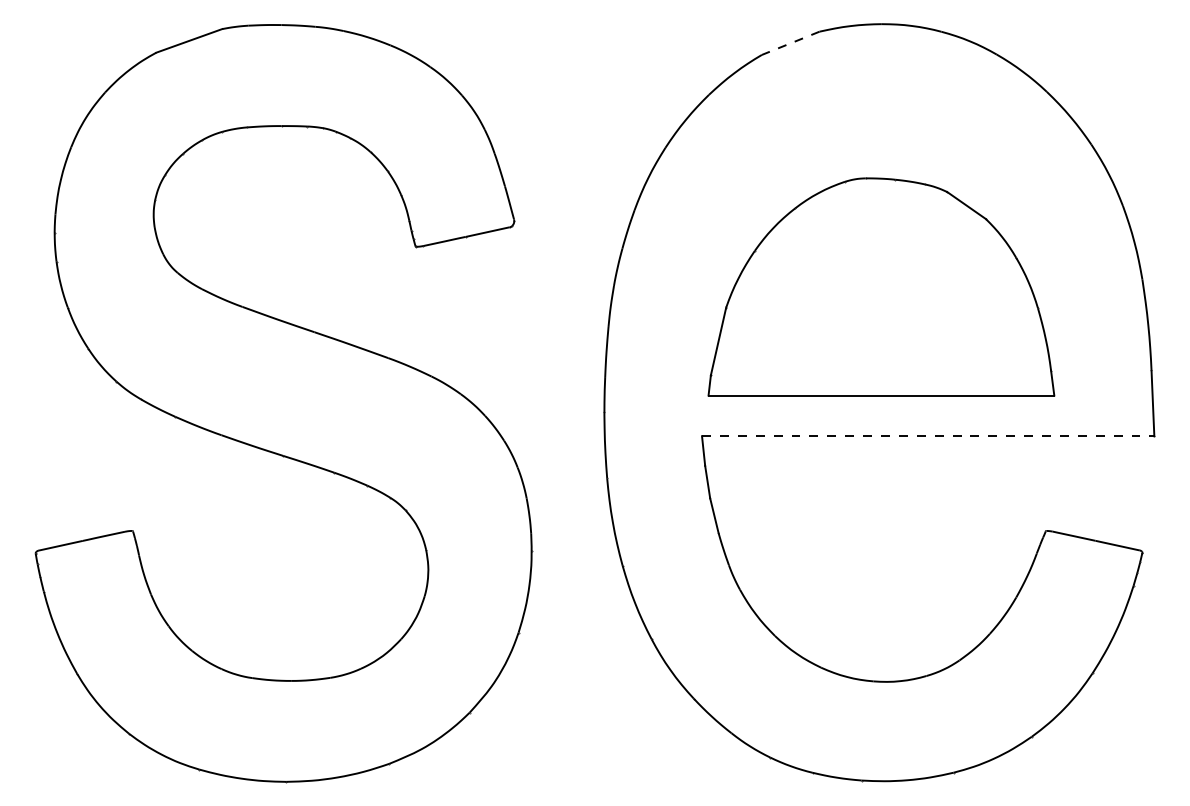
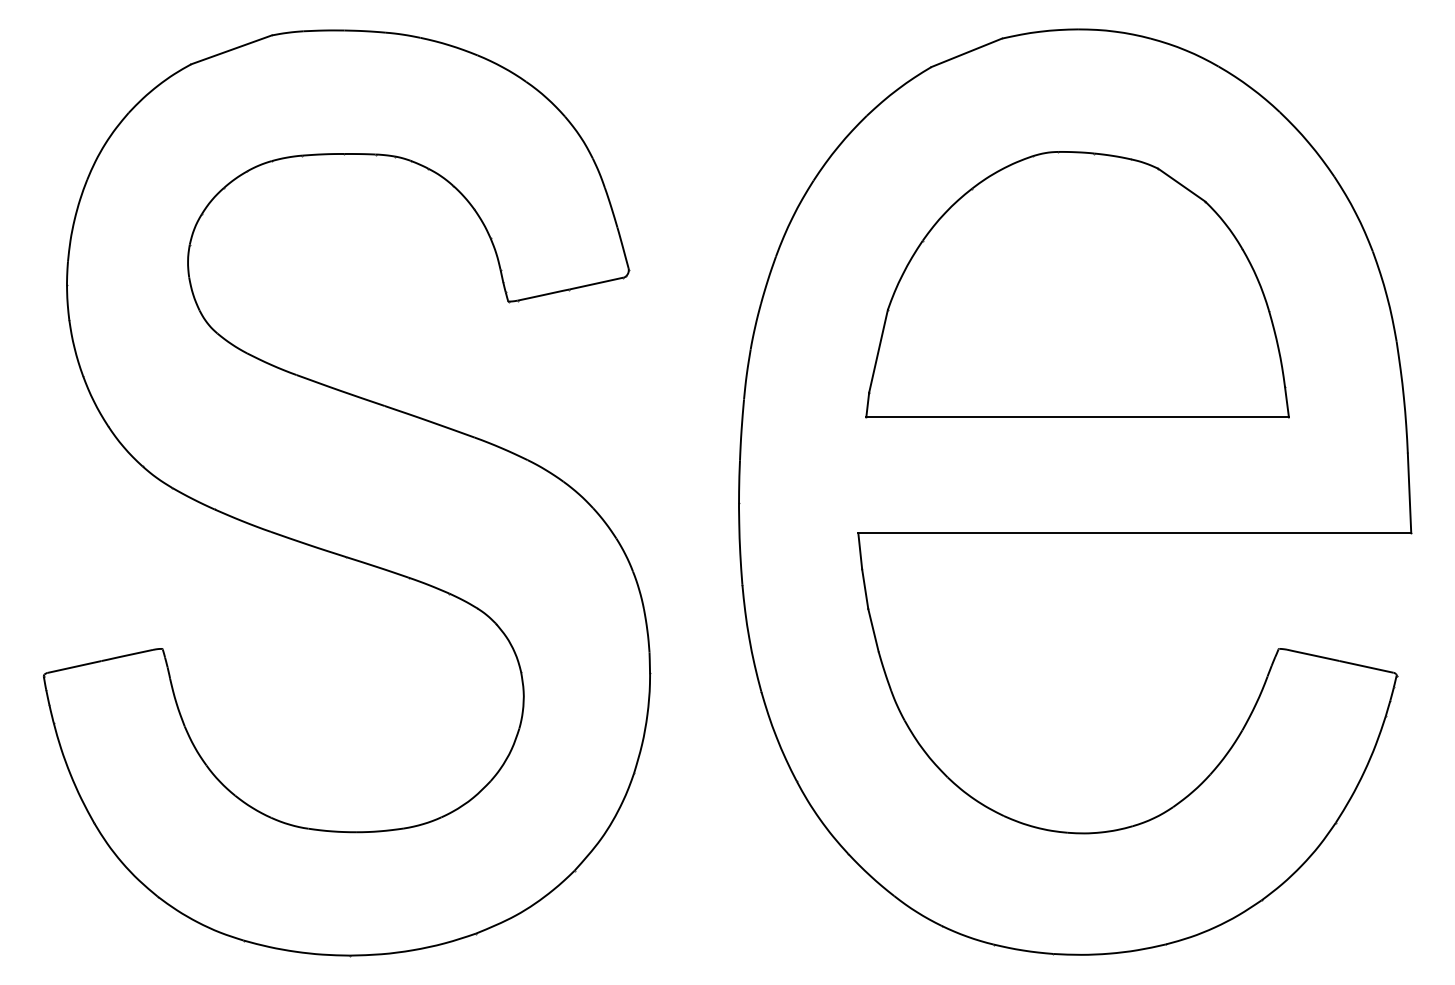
line: (790, 43) -> (966, 53), dashed -> solid
part: (881, 286) -> (1077, 284), moved
line: (928, 436) -> (1135, 533), dashed -> solid

